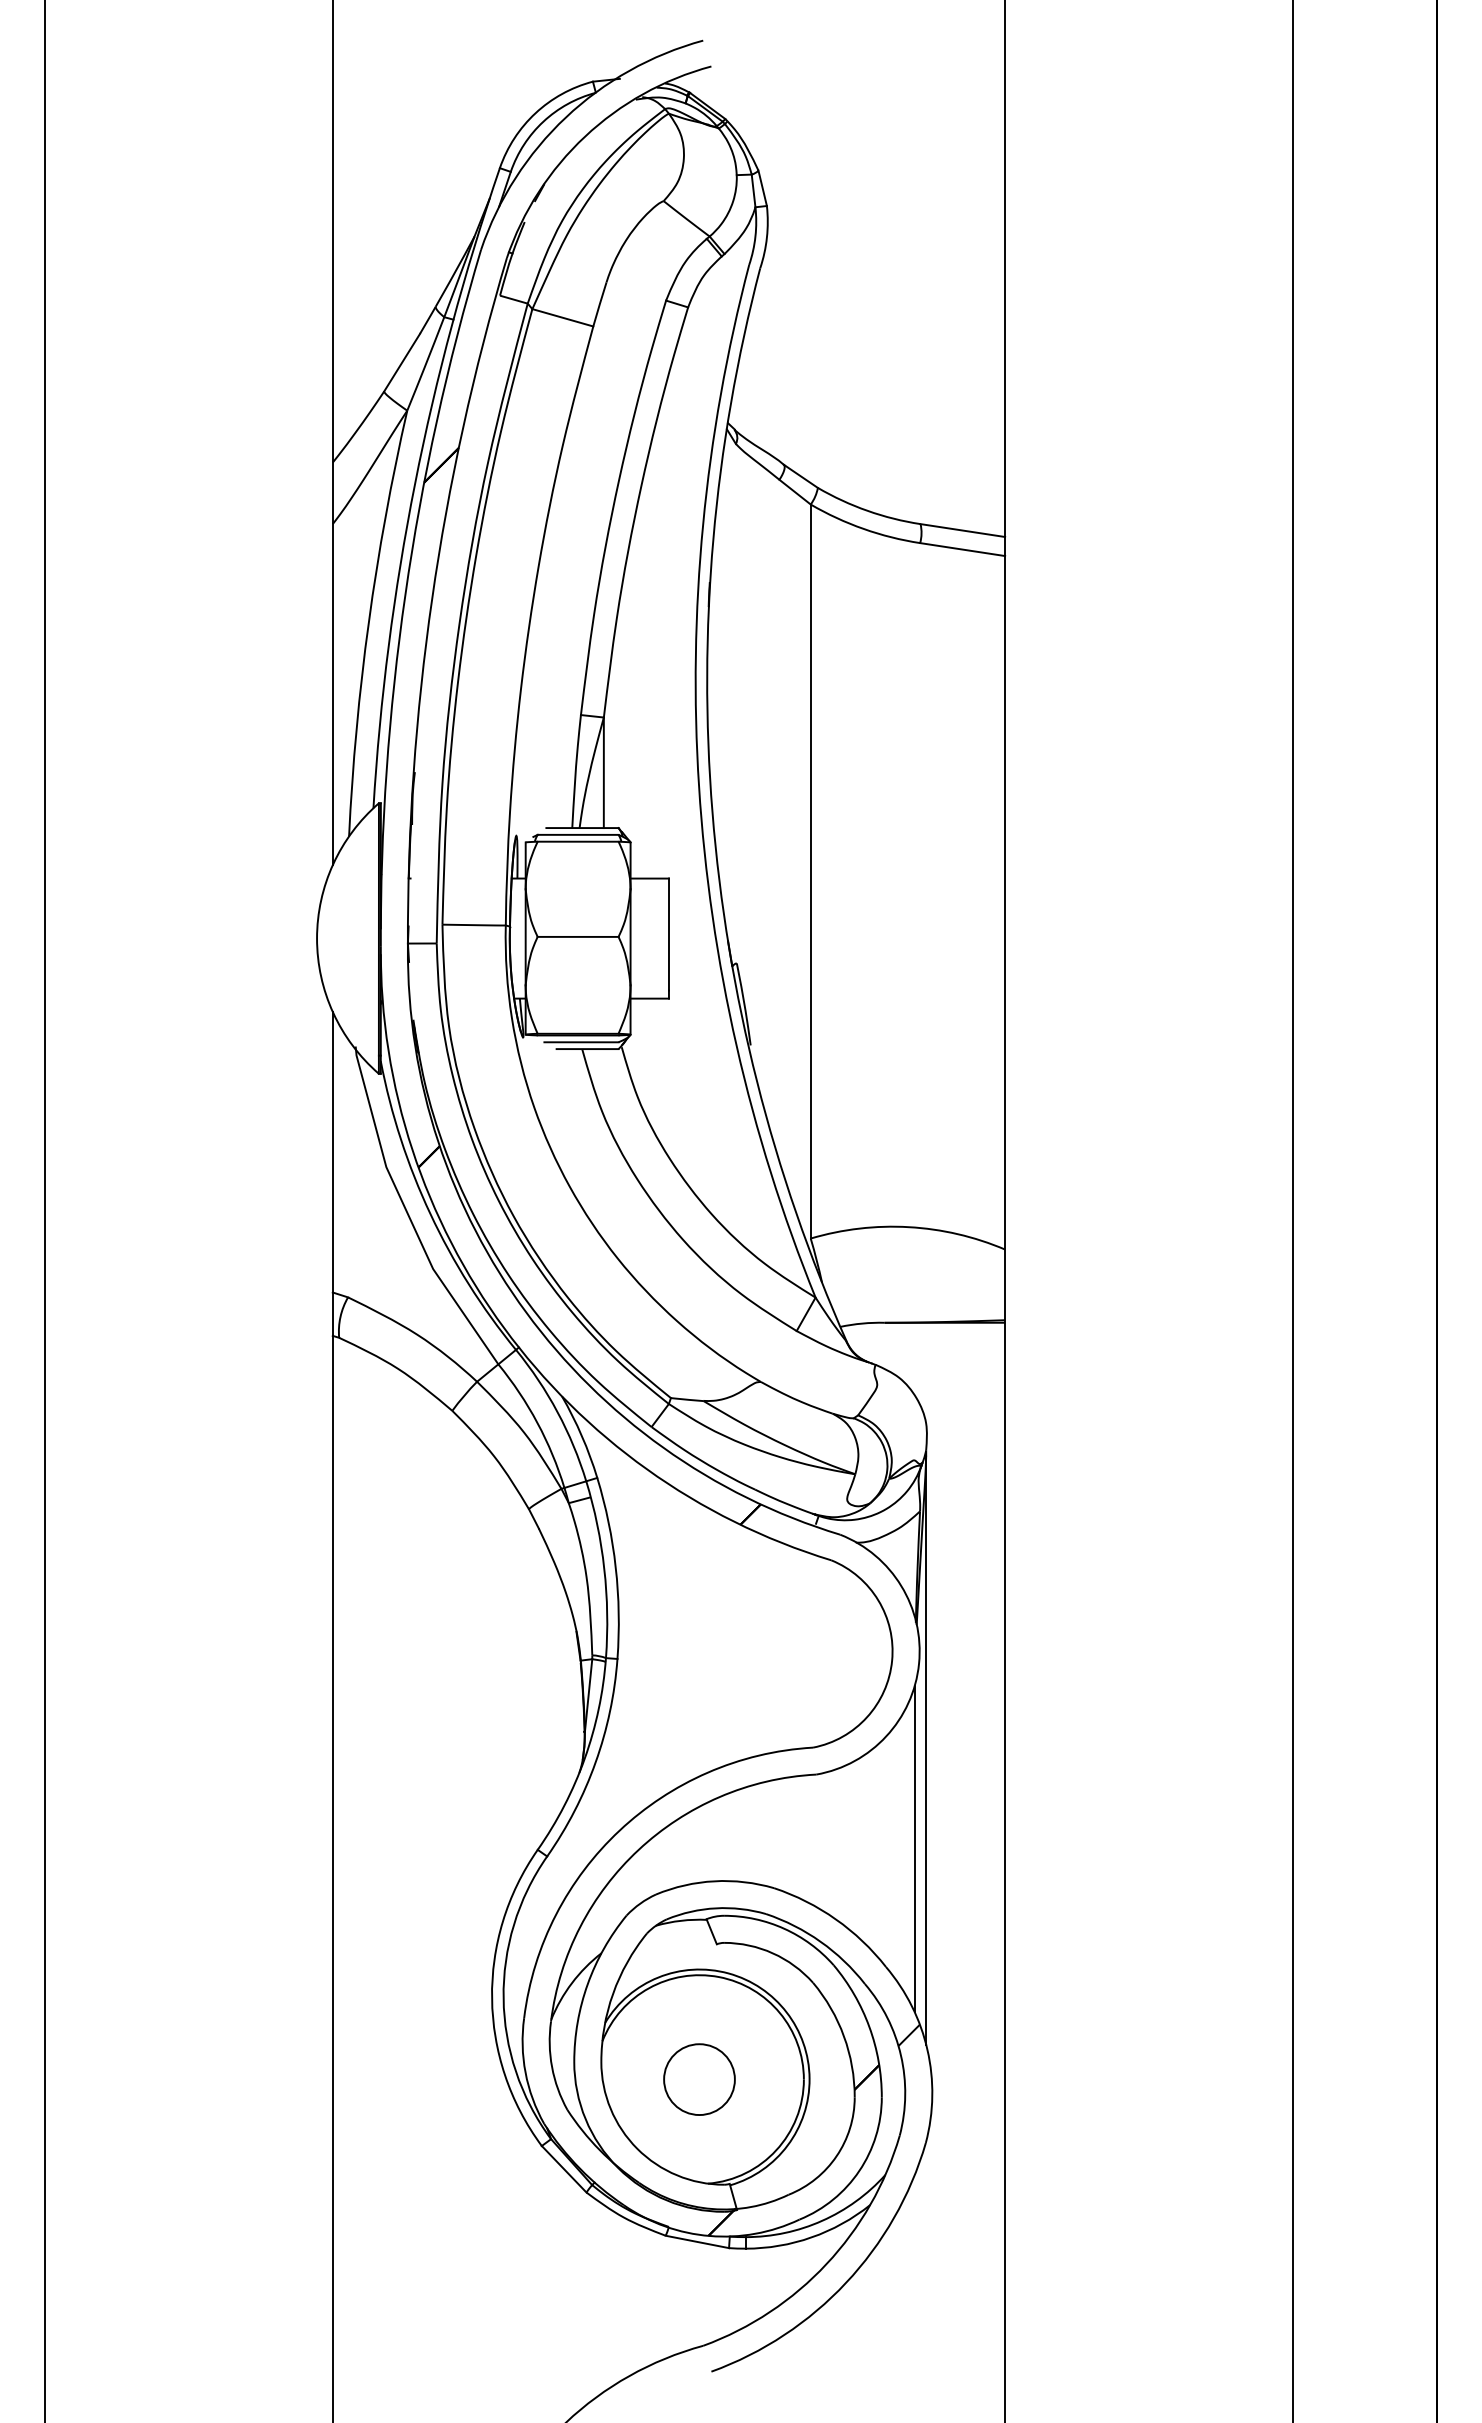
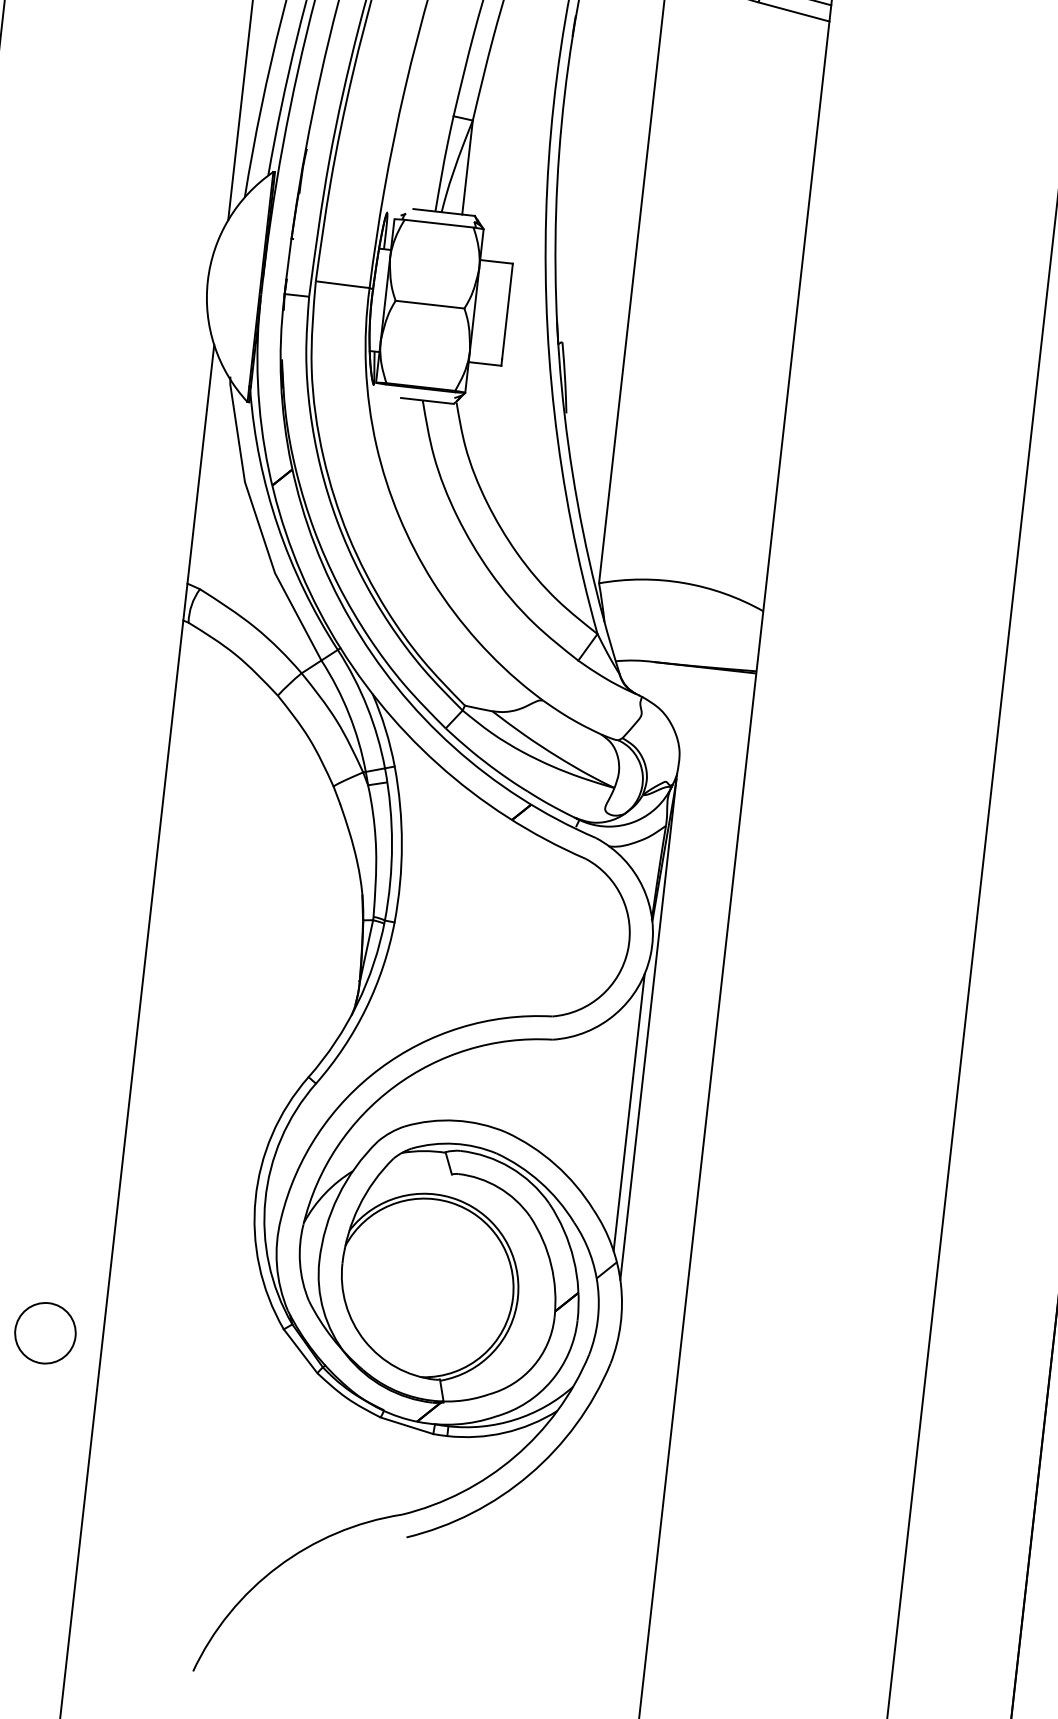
line: (577, 834) -> (439, 217), removed
line: (581, 1042) -> (422, 394), removed
circle: (699, 2079) -> (45, 1333), moved

